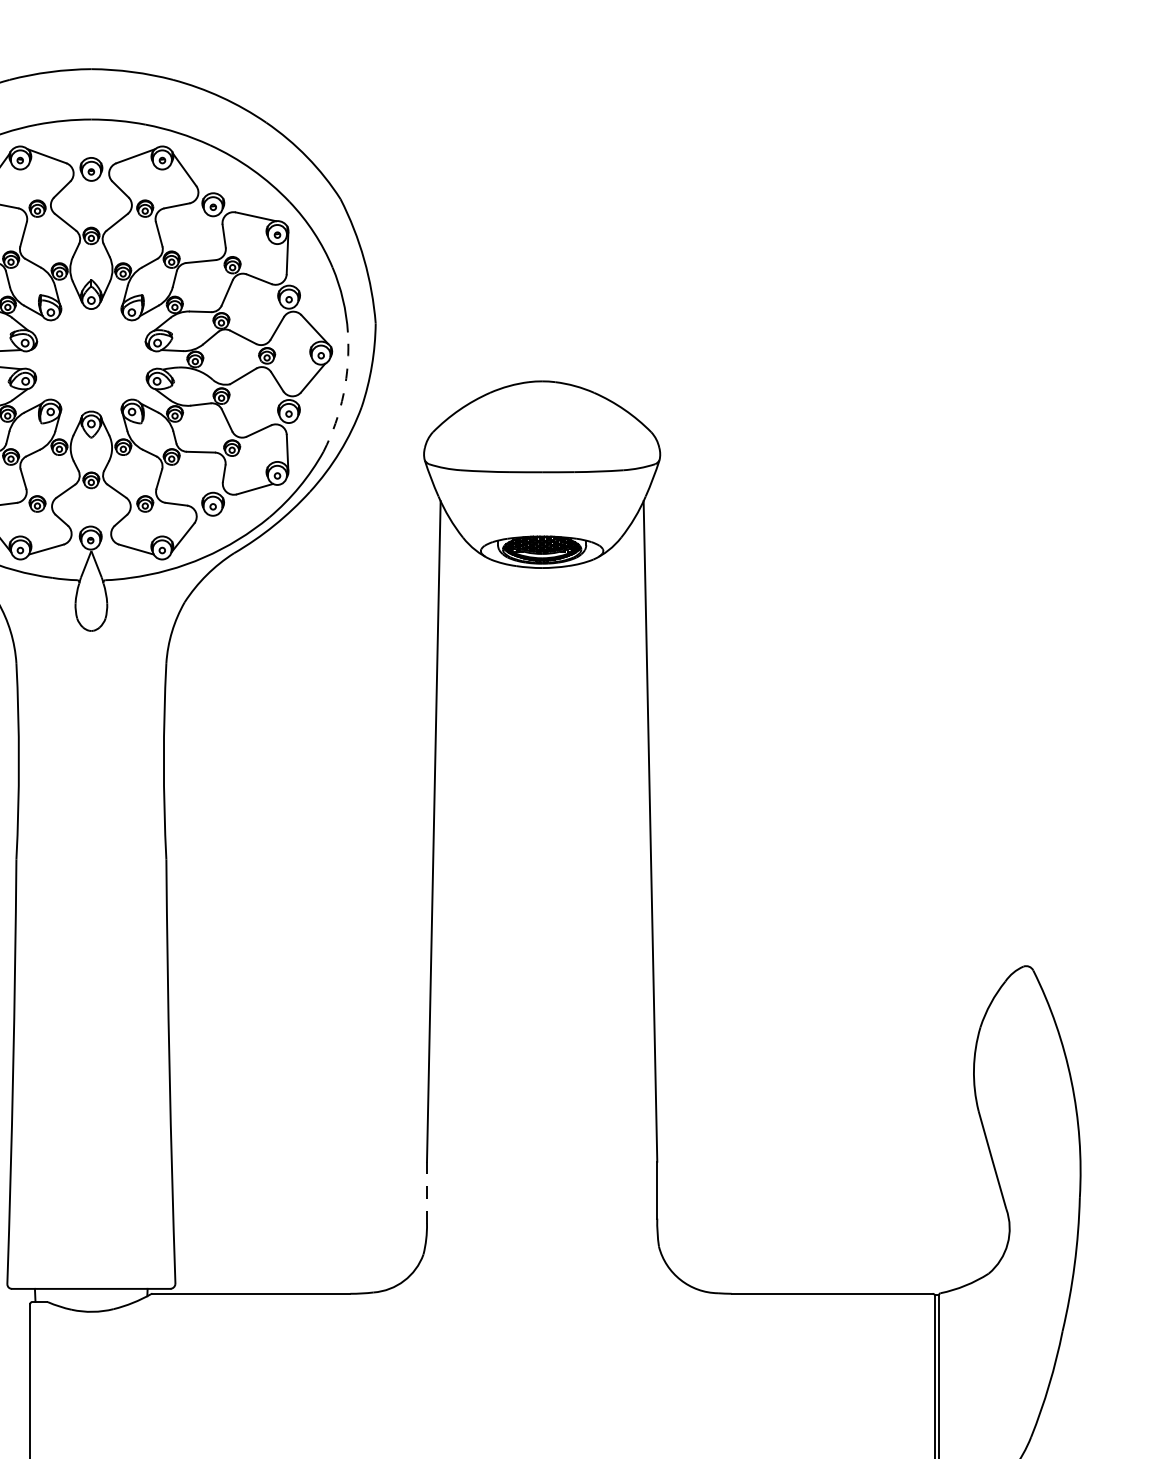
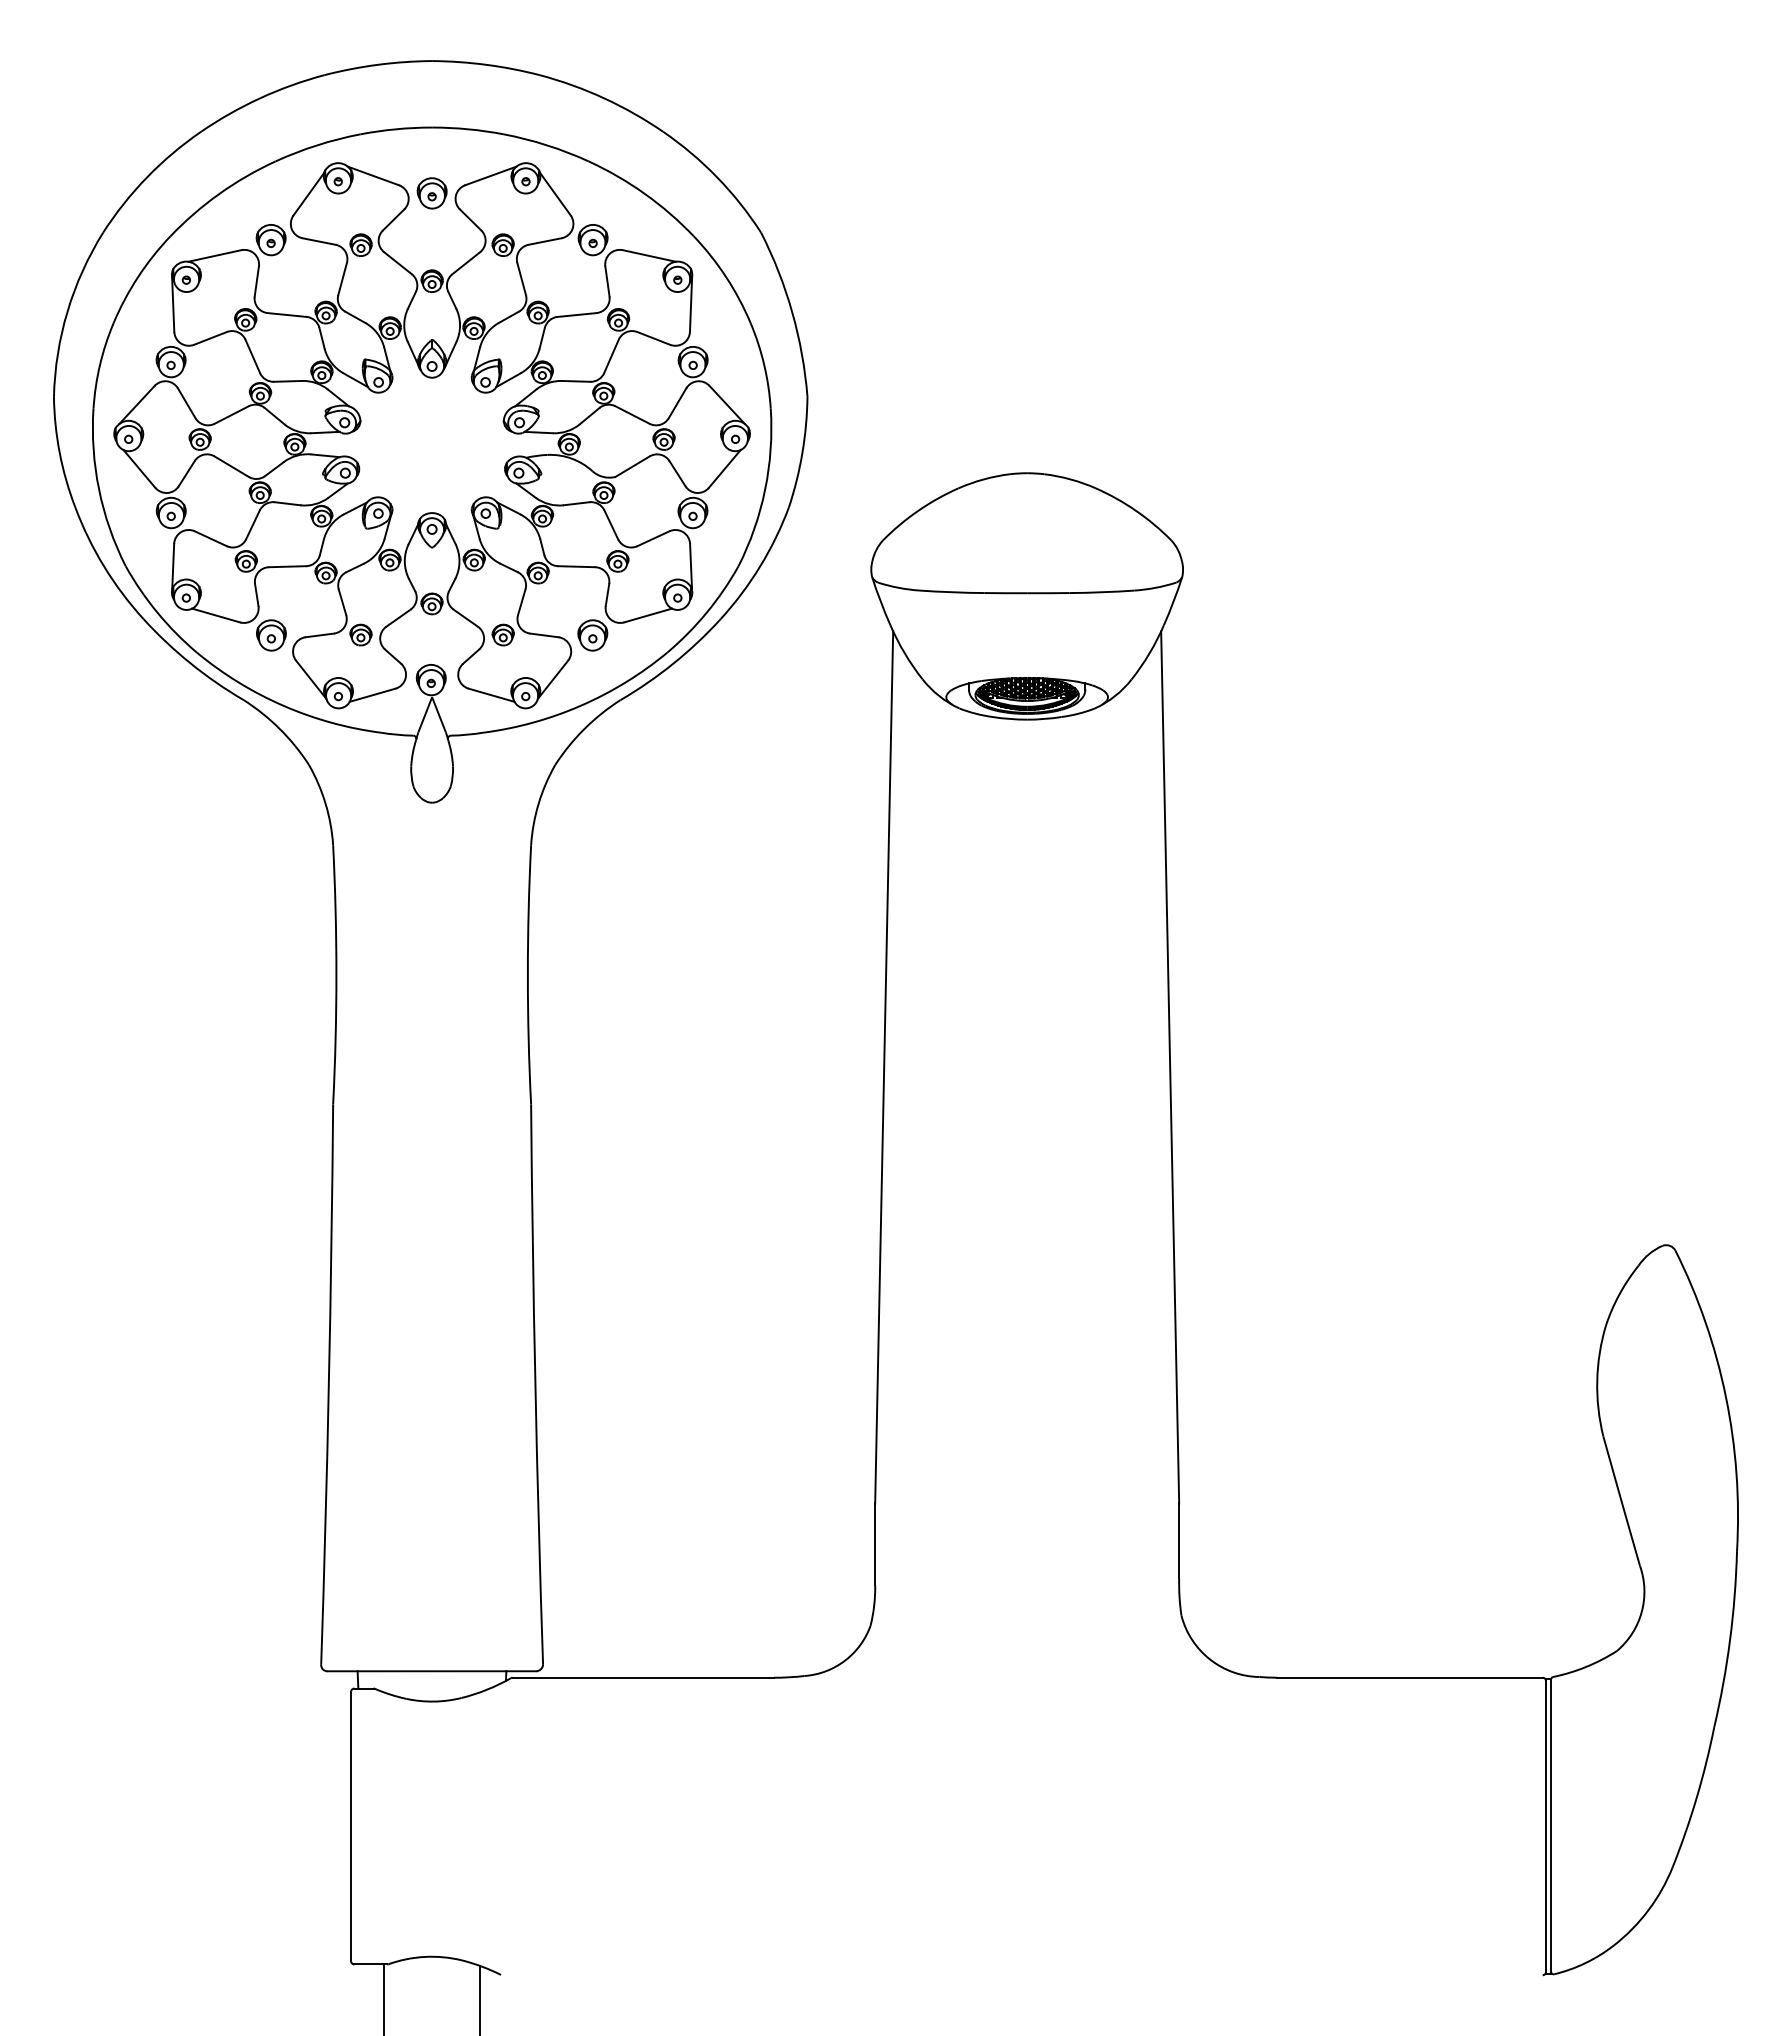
arc: (343, 393) -> (765, 489), dashed -> solid
line: (427, 1192) -> (875, 1544), dashed -> solid

